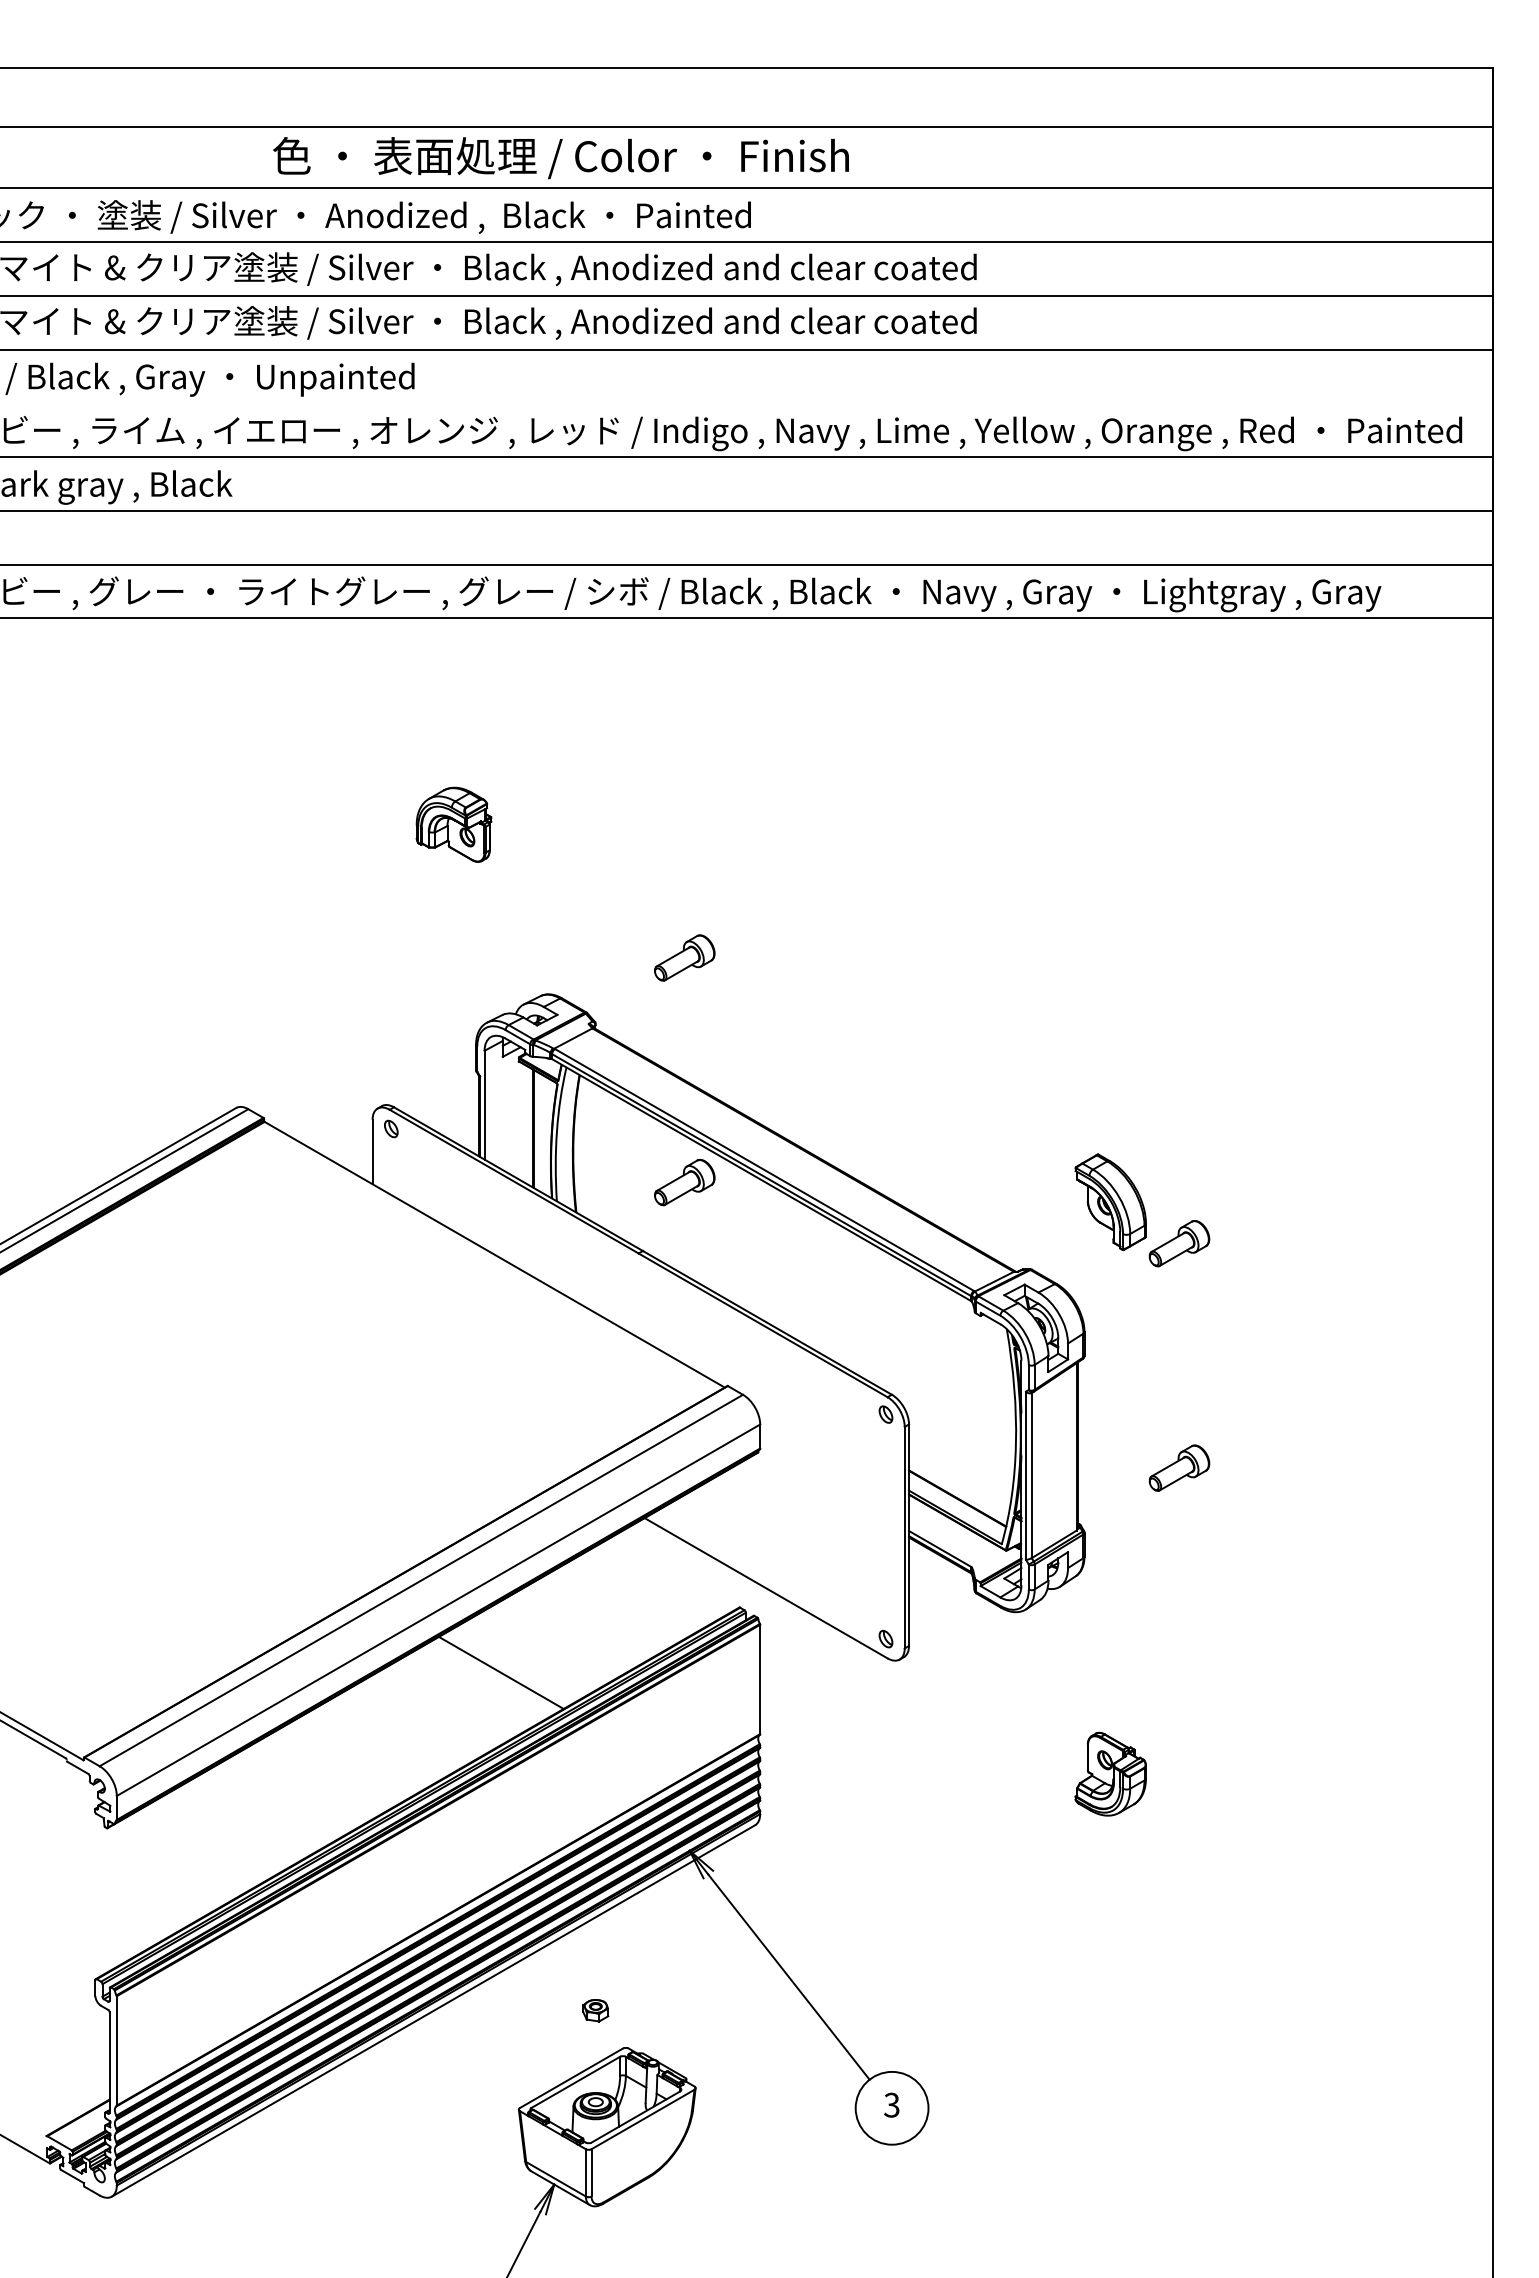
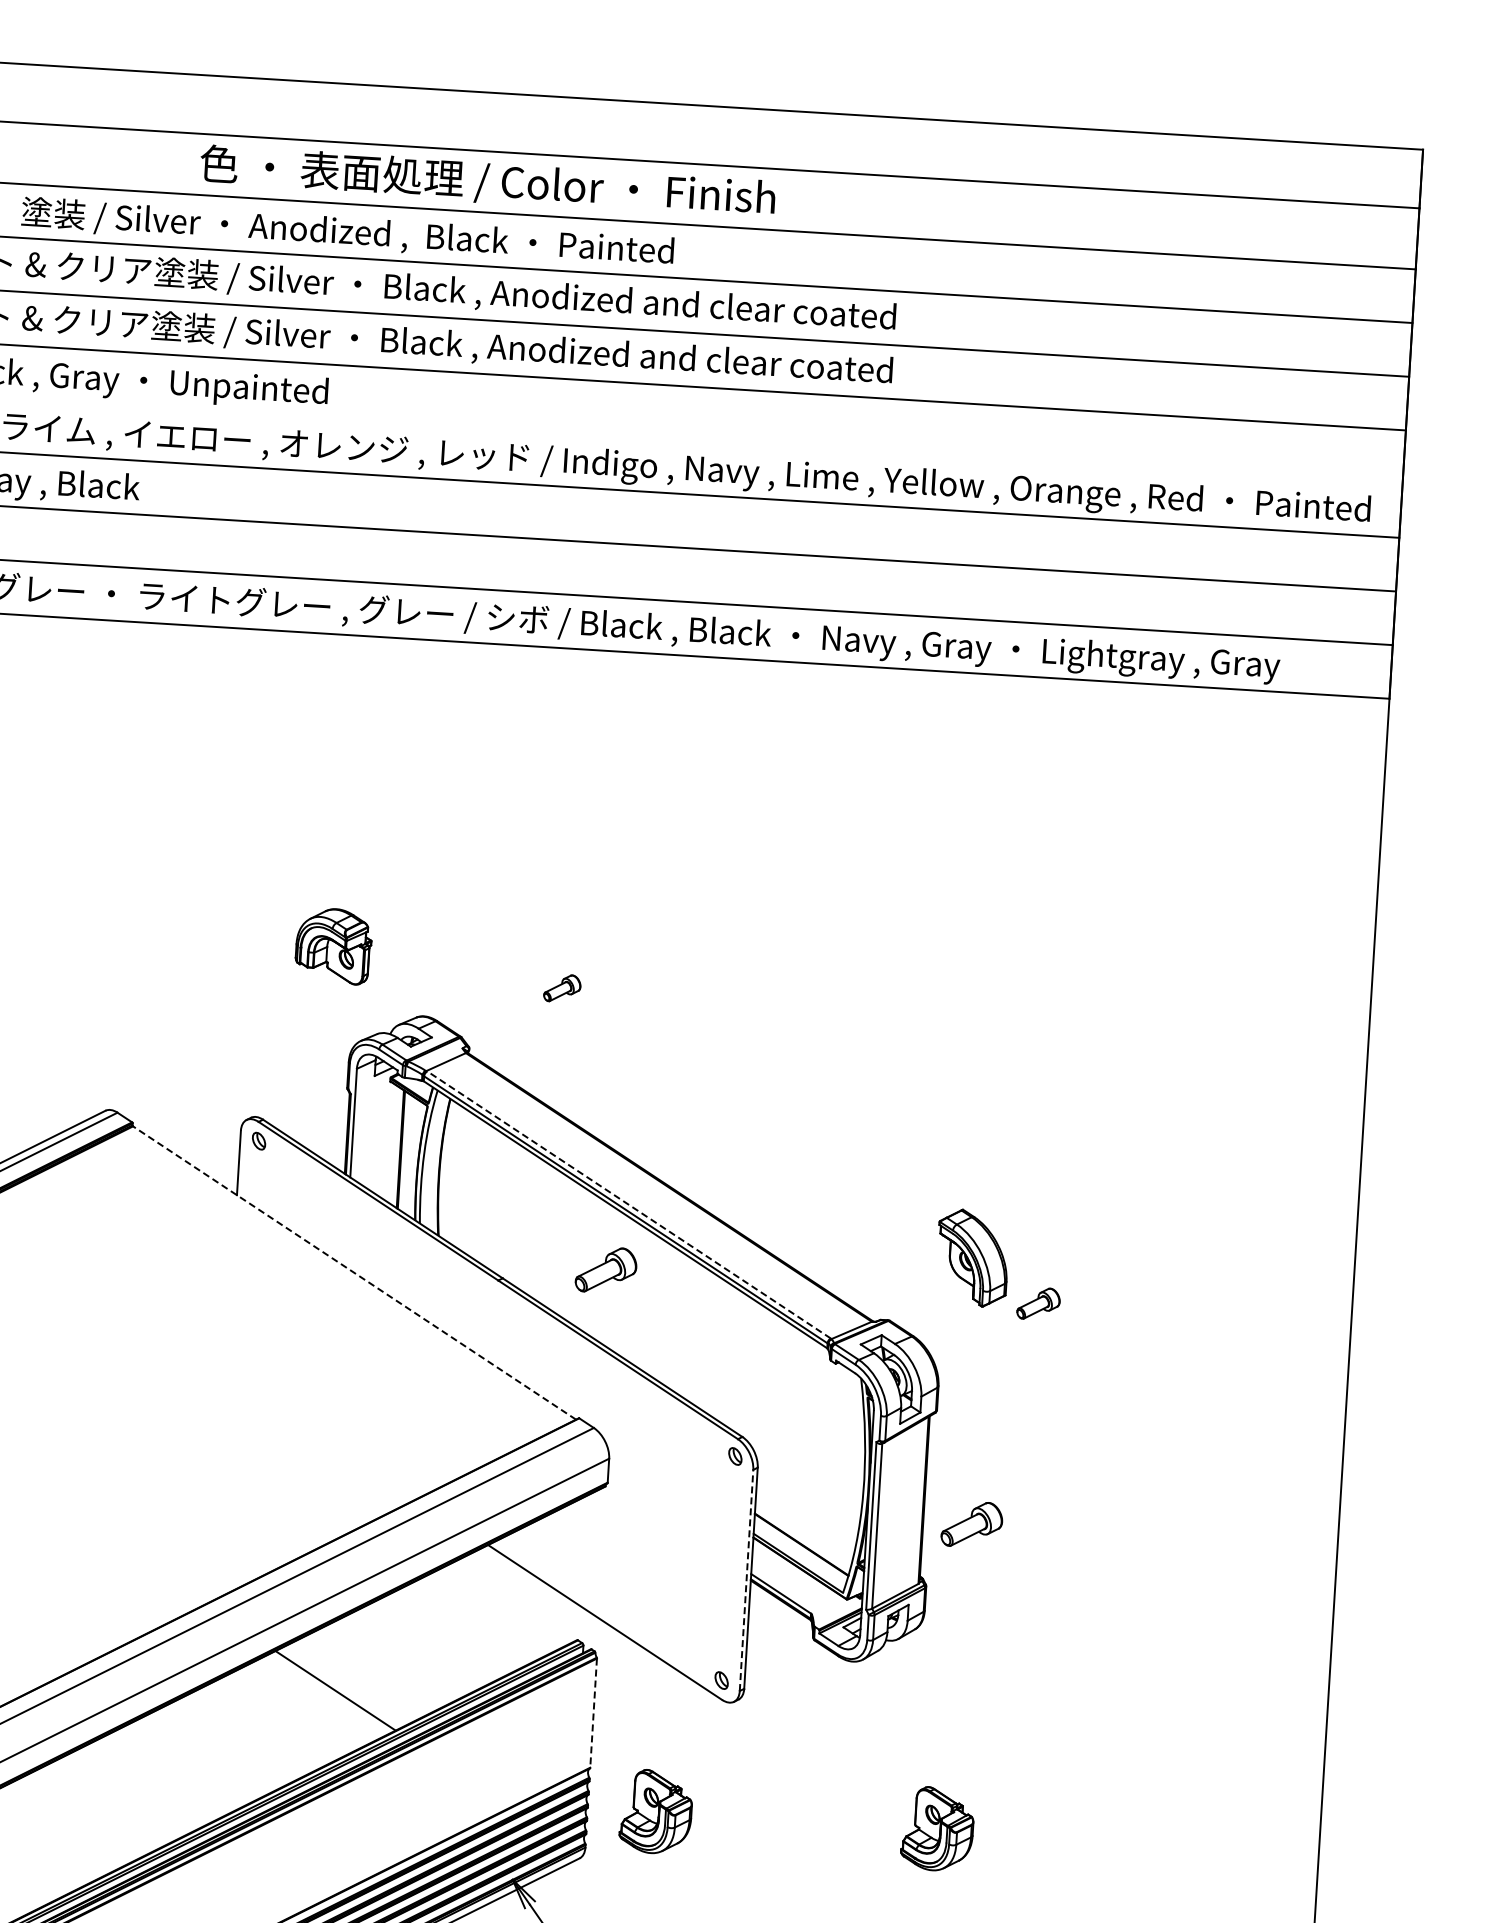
part: (453, 824) -> (333, 945), moved
part: (684, 957) -> (562, 987), size x0.6
line: (764, 1170) -> (628, 1205), solid -> dashed
part: (684, 1182) -> (606, 1270), moved
part: (1179, 1243) -> (1038, 1303), size x0.7
line: (494, 1254) -> (354, 1272), solid -> dashed
part: (1179, 1467) -> (972, 1523), moved
line: (904, 1537) -> (746, 1580), solid -> dashed
line: (760, 1679) -> (593, 1713), solid -> dashed
part: (828, 1773) -> (656, 1811), added

